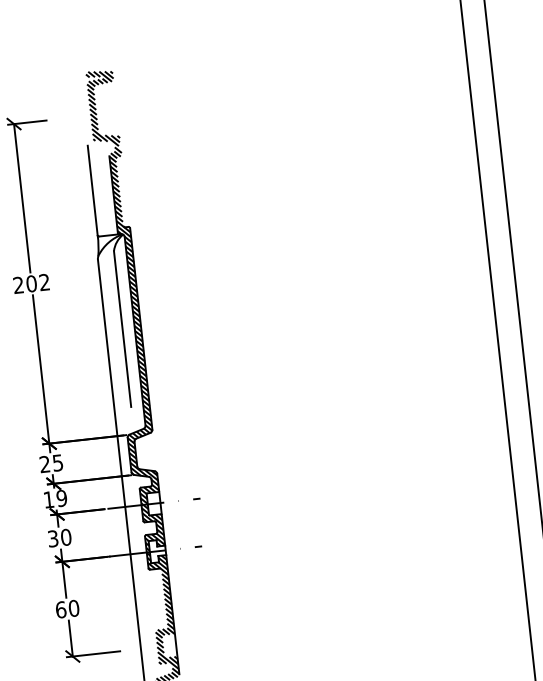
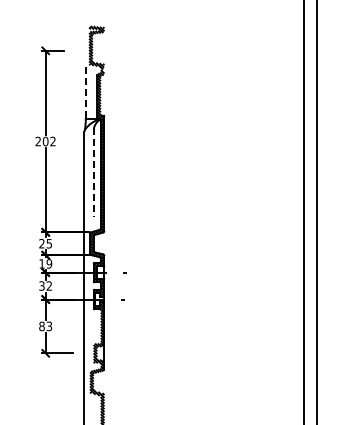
line: (92, 191) -> (85, 93), solid -> dashed
line: (121, 330) -> (93, 173), solid -> dashed
text: (66, 536) -> (49, 285), 30 -> 32
text: (67, 609) -> (45, 326), 60 -> 83

